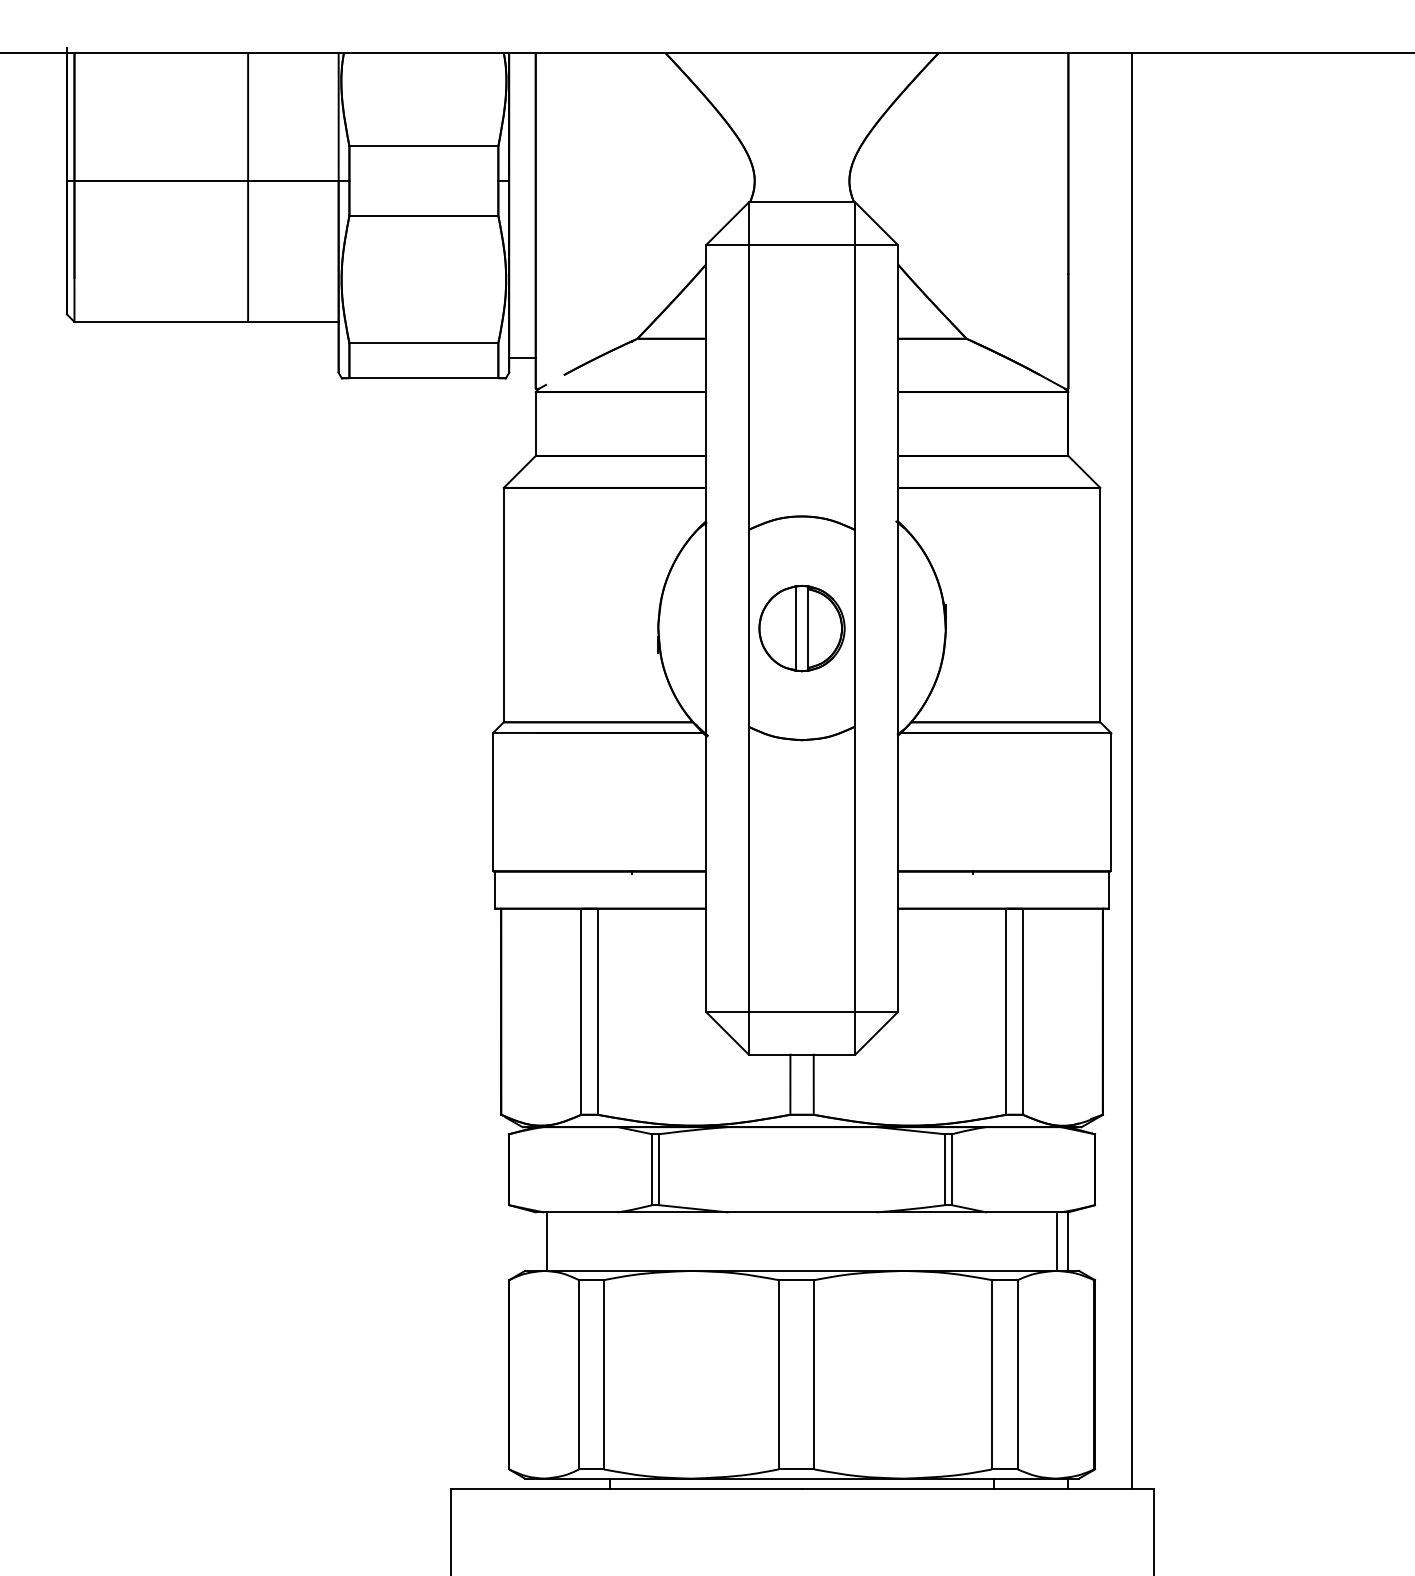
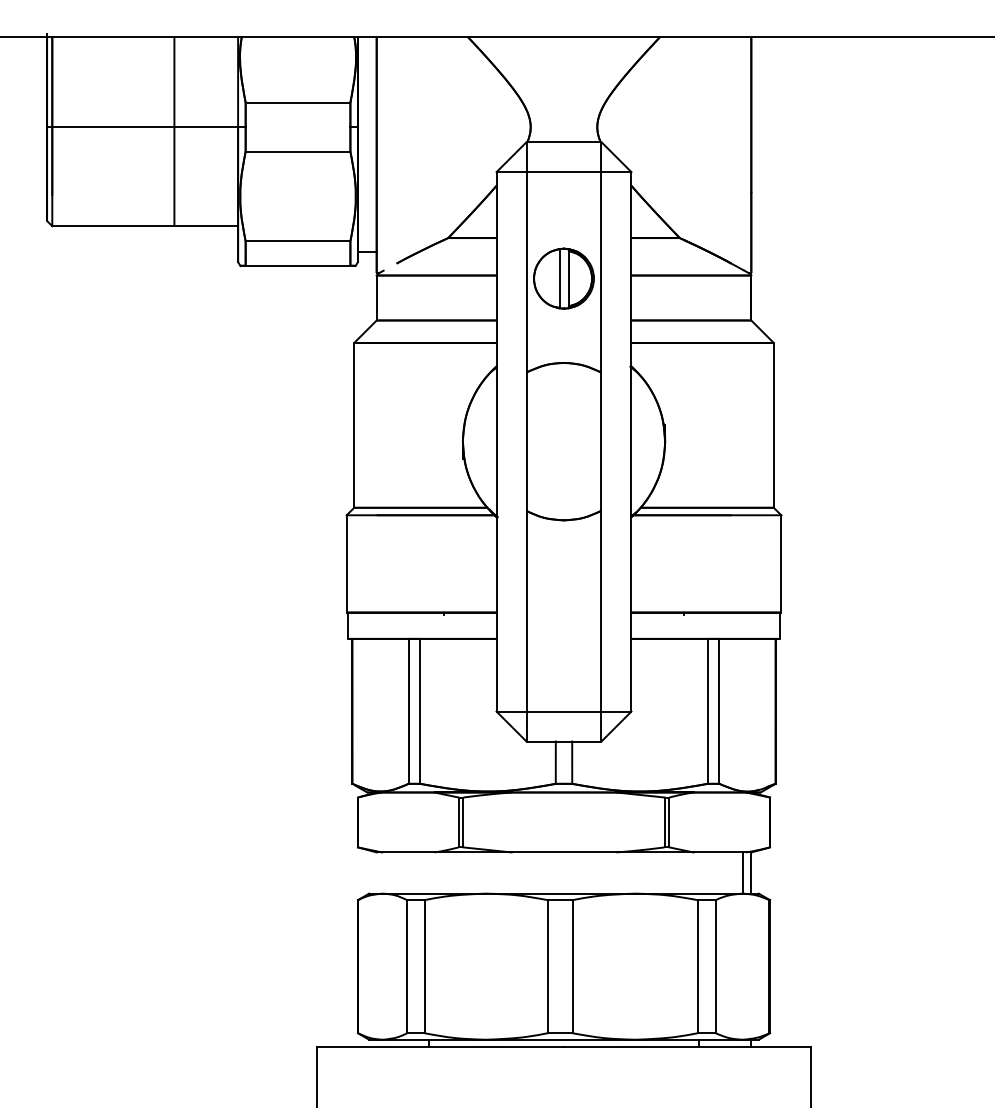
part: (801, 628) -> (563, 278), moved
line: (1132, 771) -> (796, 542), removed
line: (547, 1241) -> (384, 872), removed

